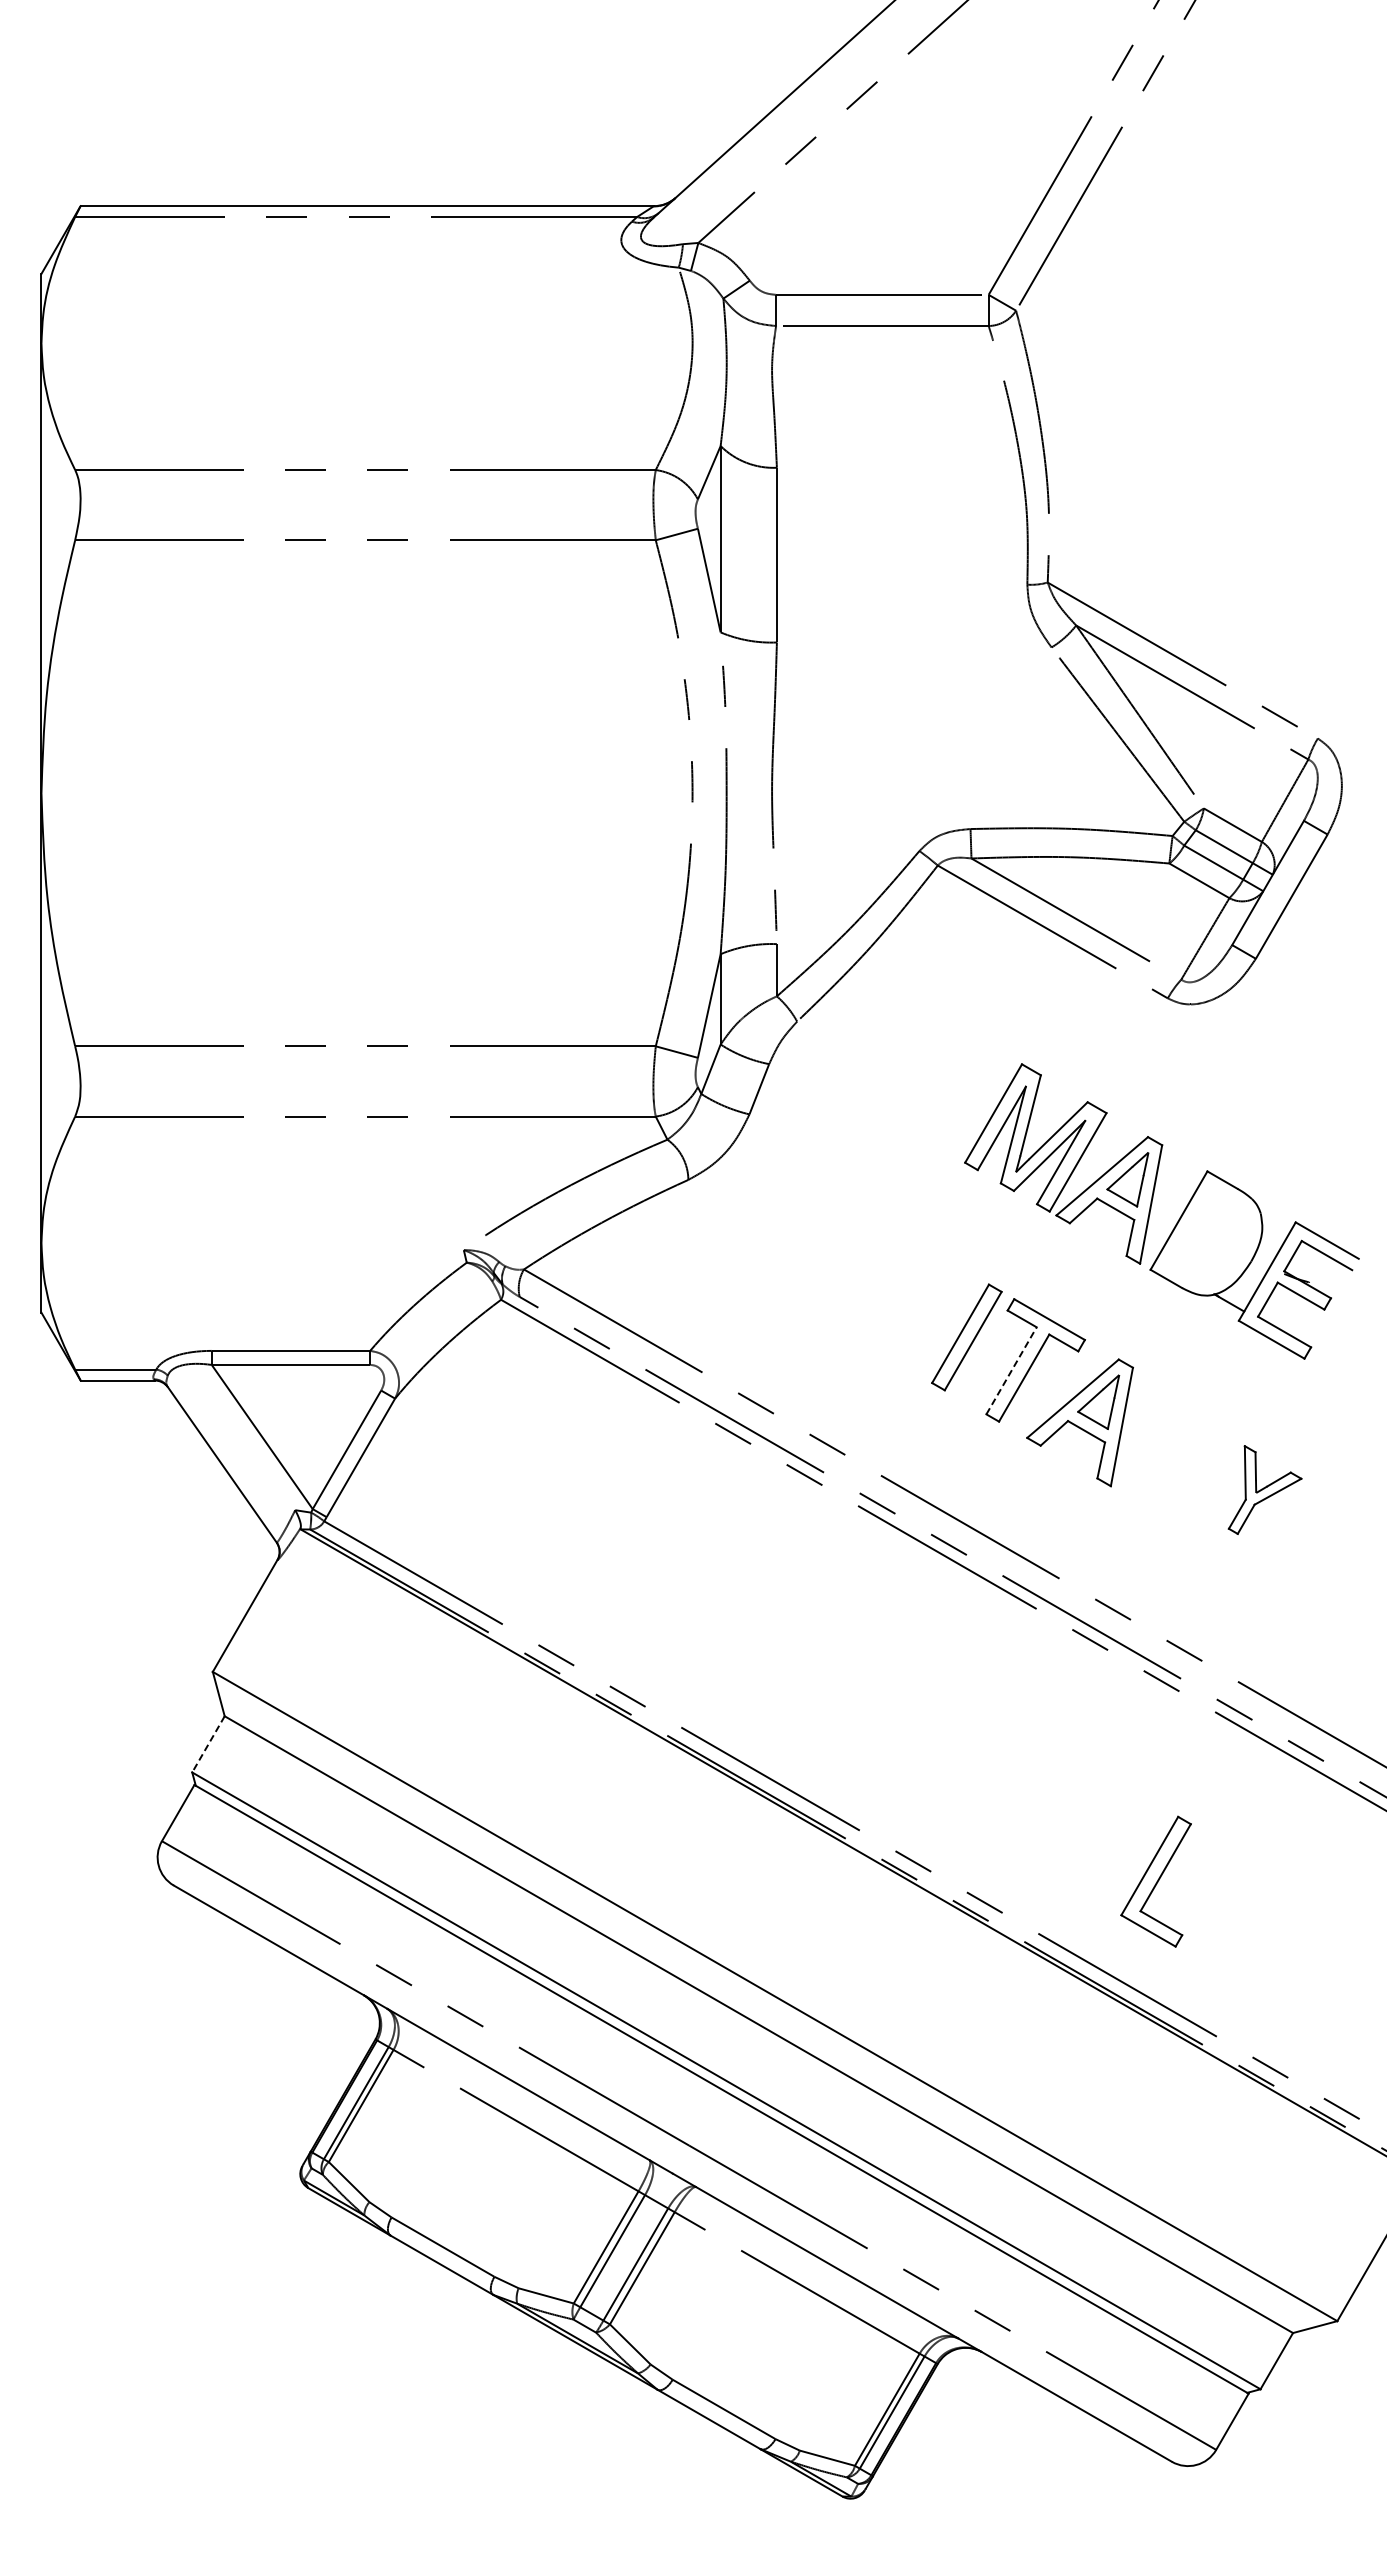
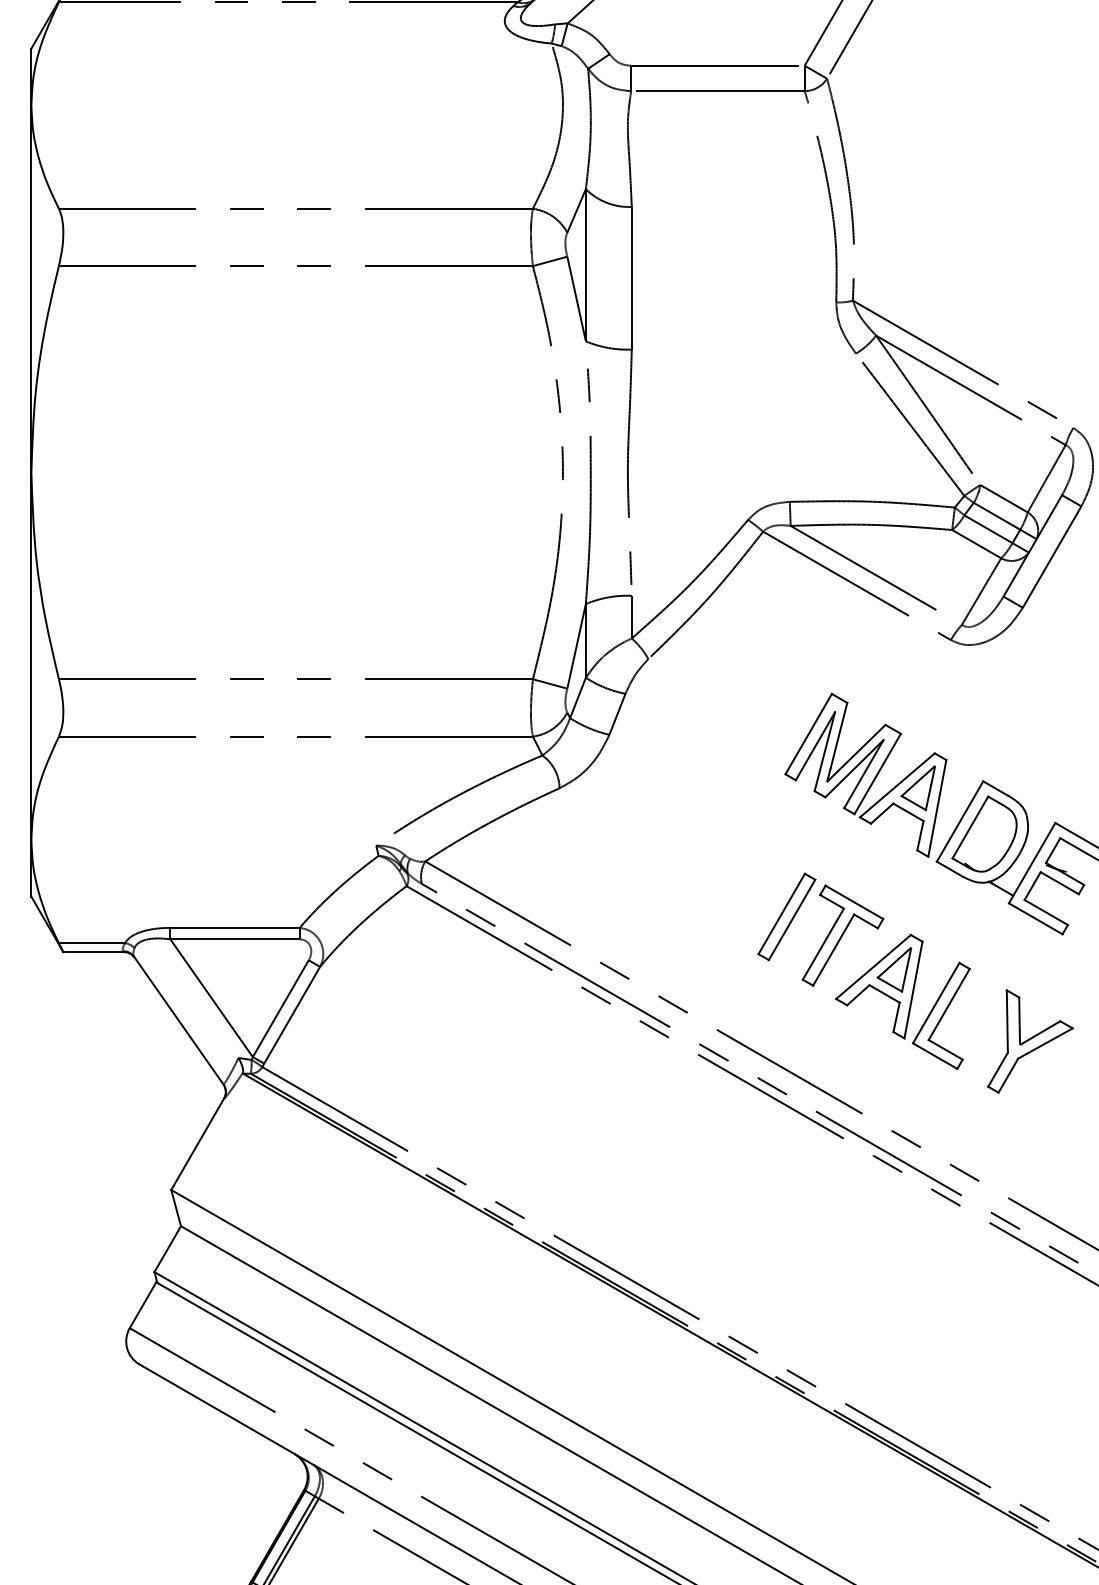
part: (1208, 1235) -> (984, 833), added
line: (1011, 1370) -> (823, 943), dashed -> solid
part: (1264, 1489) -> (1029, 1041), size x1.43
line: (208, 1744) -> (167, 1249), dashed -> solid
part: (1155, 1881) -> (940, 1015), moved

